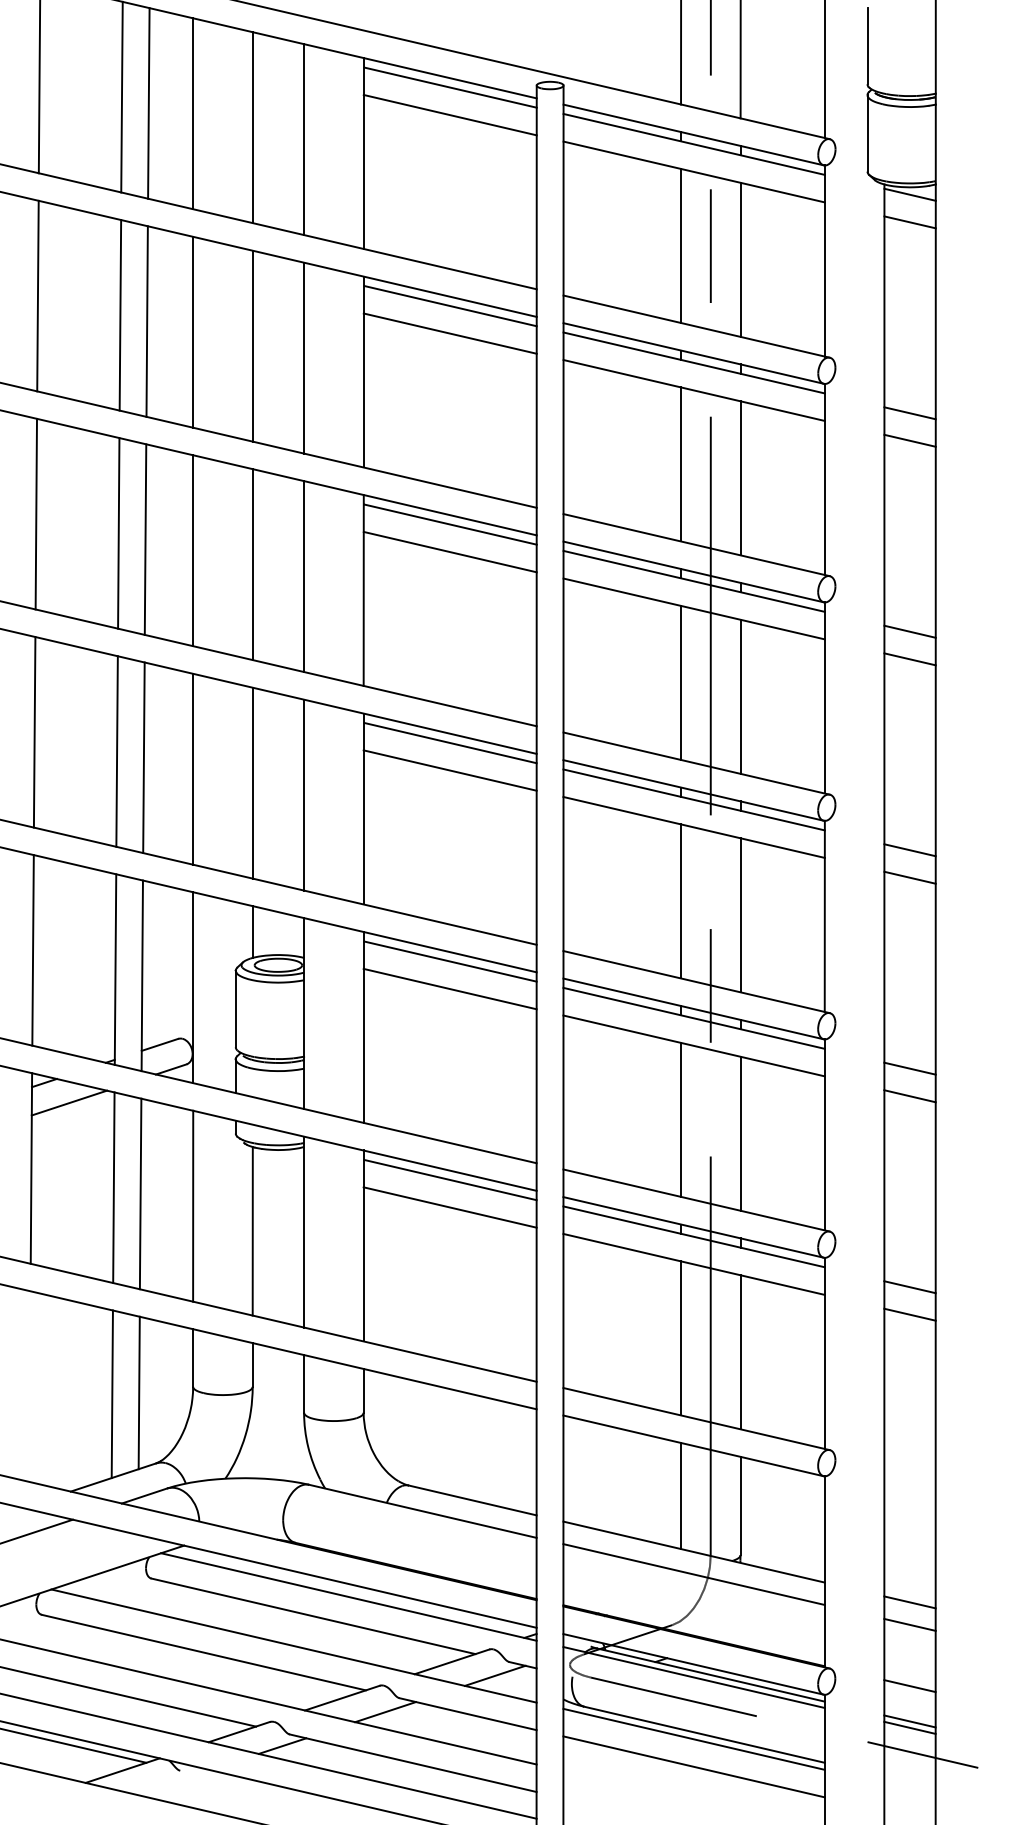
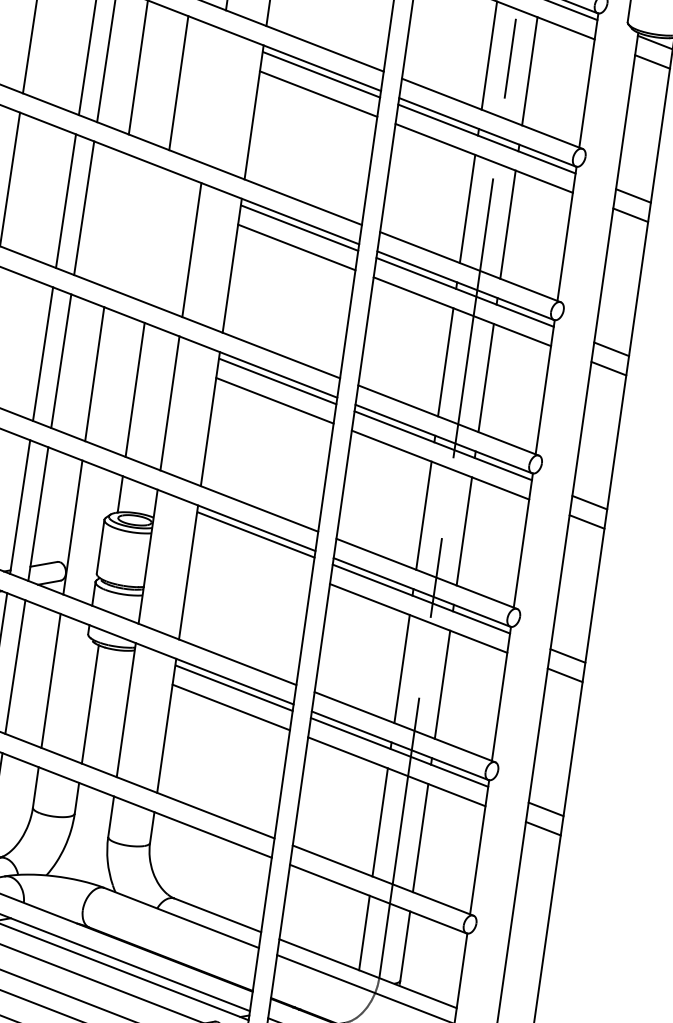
line: (304, 357) -> (213, 96), removed
line: (193, 550) -> (116, 220), removed
line: (252, 564) -> (156, 236), removed
line: (449, 988) -> (252, 553), removed

